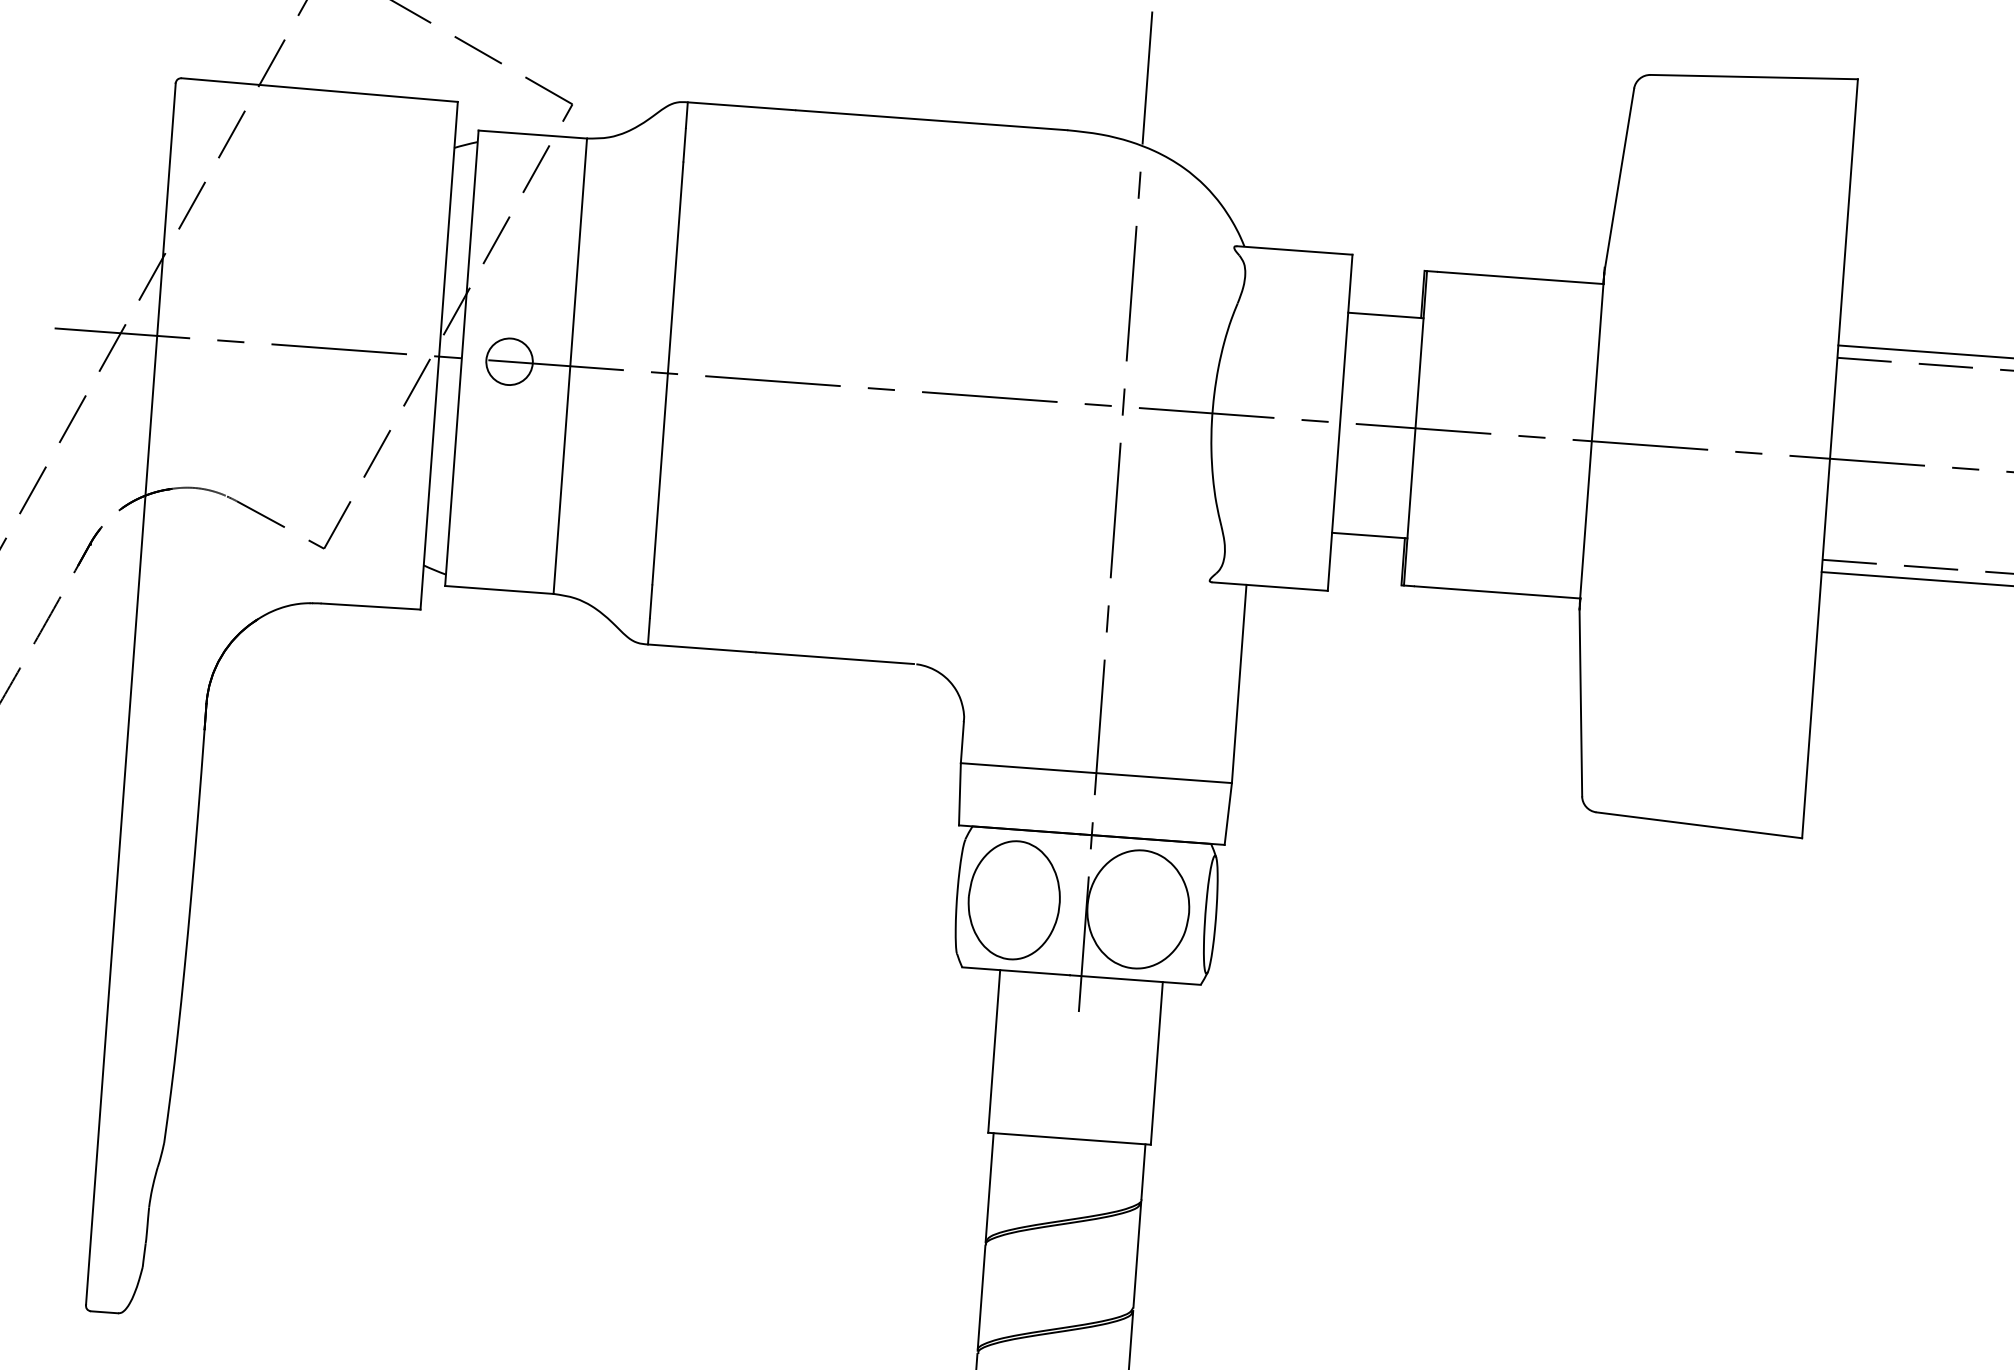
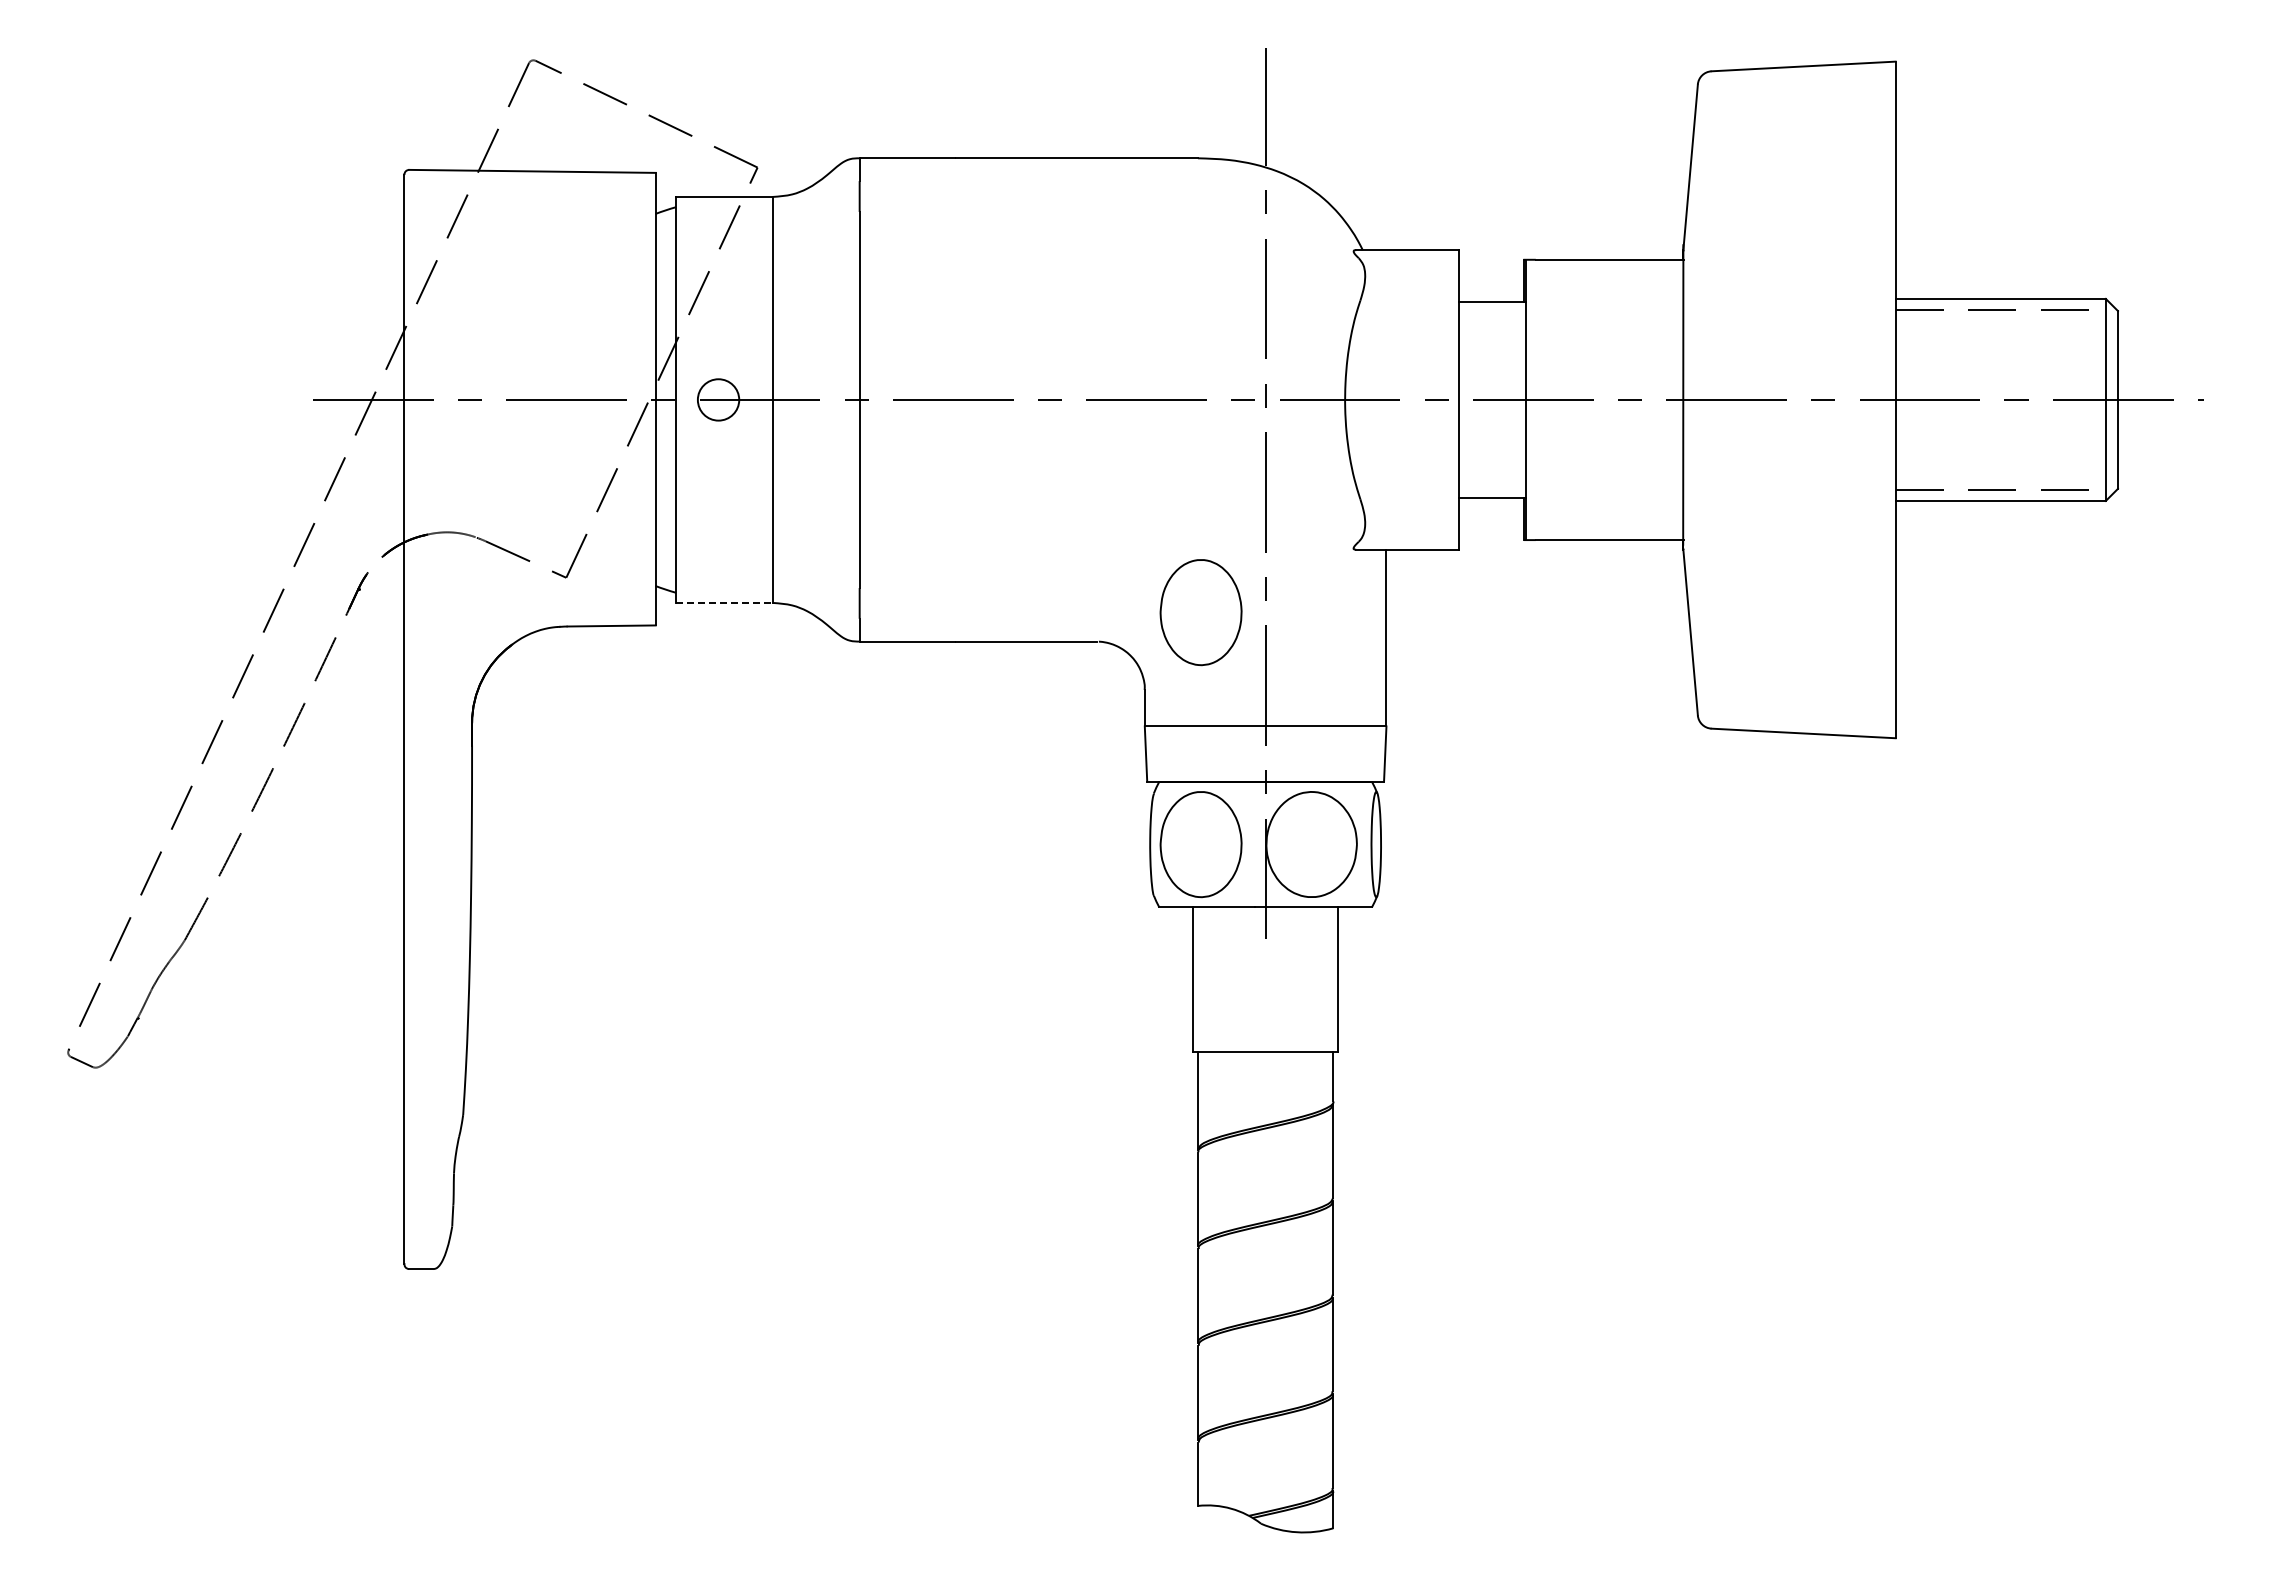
line: (499, 589) -> (724, 602), solid -> dashed
part: (1032, 639) -> (1200, 612), added

